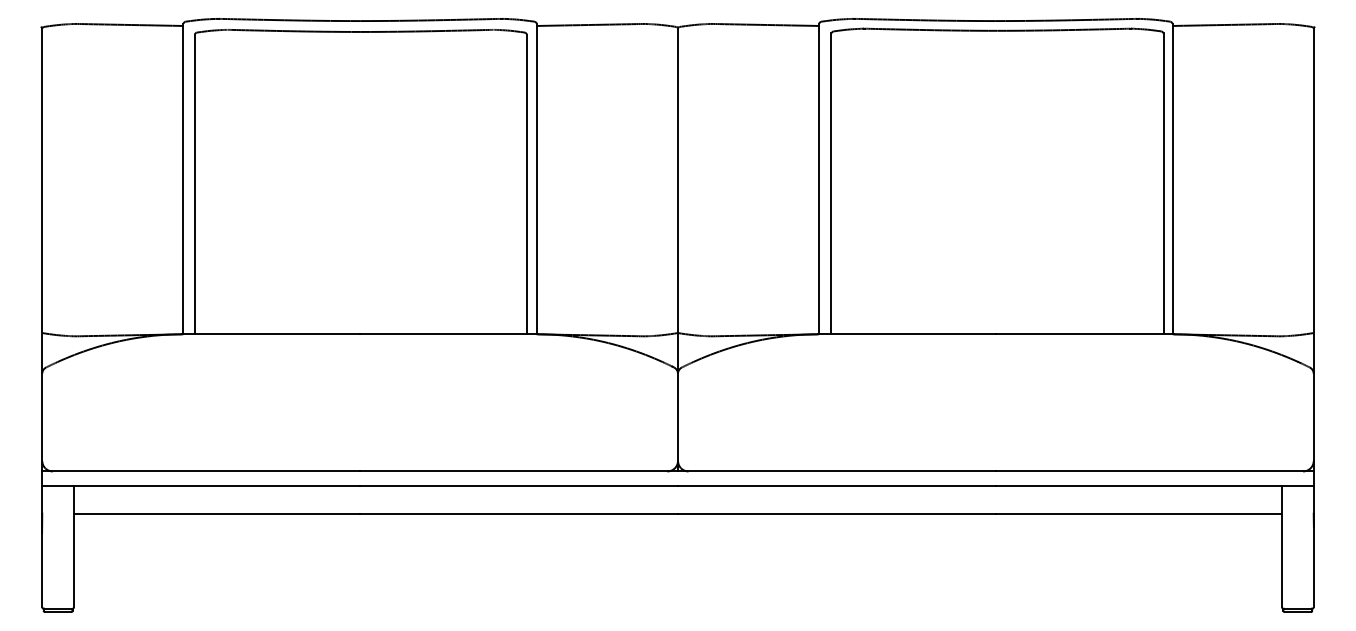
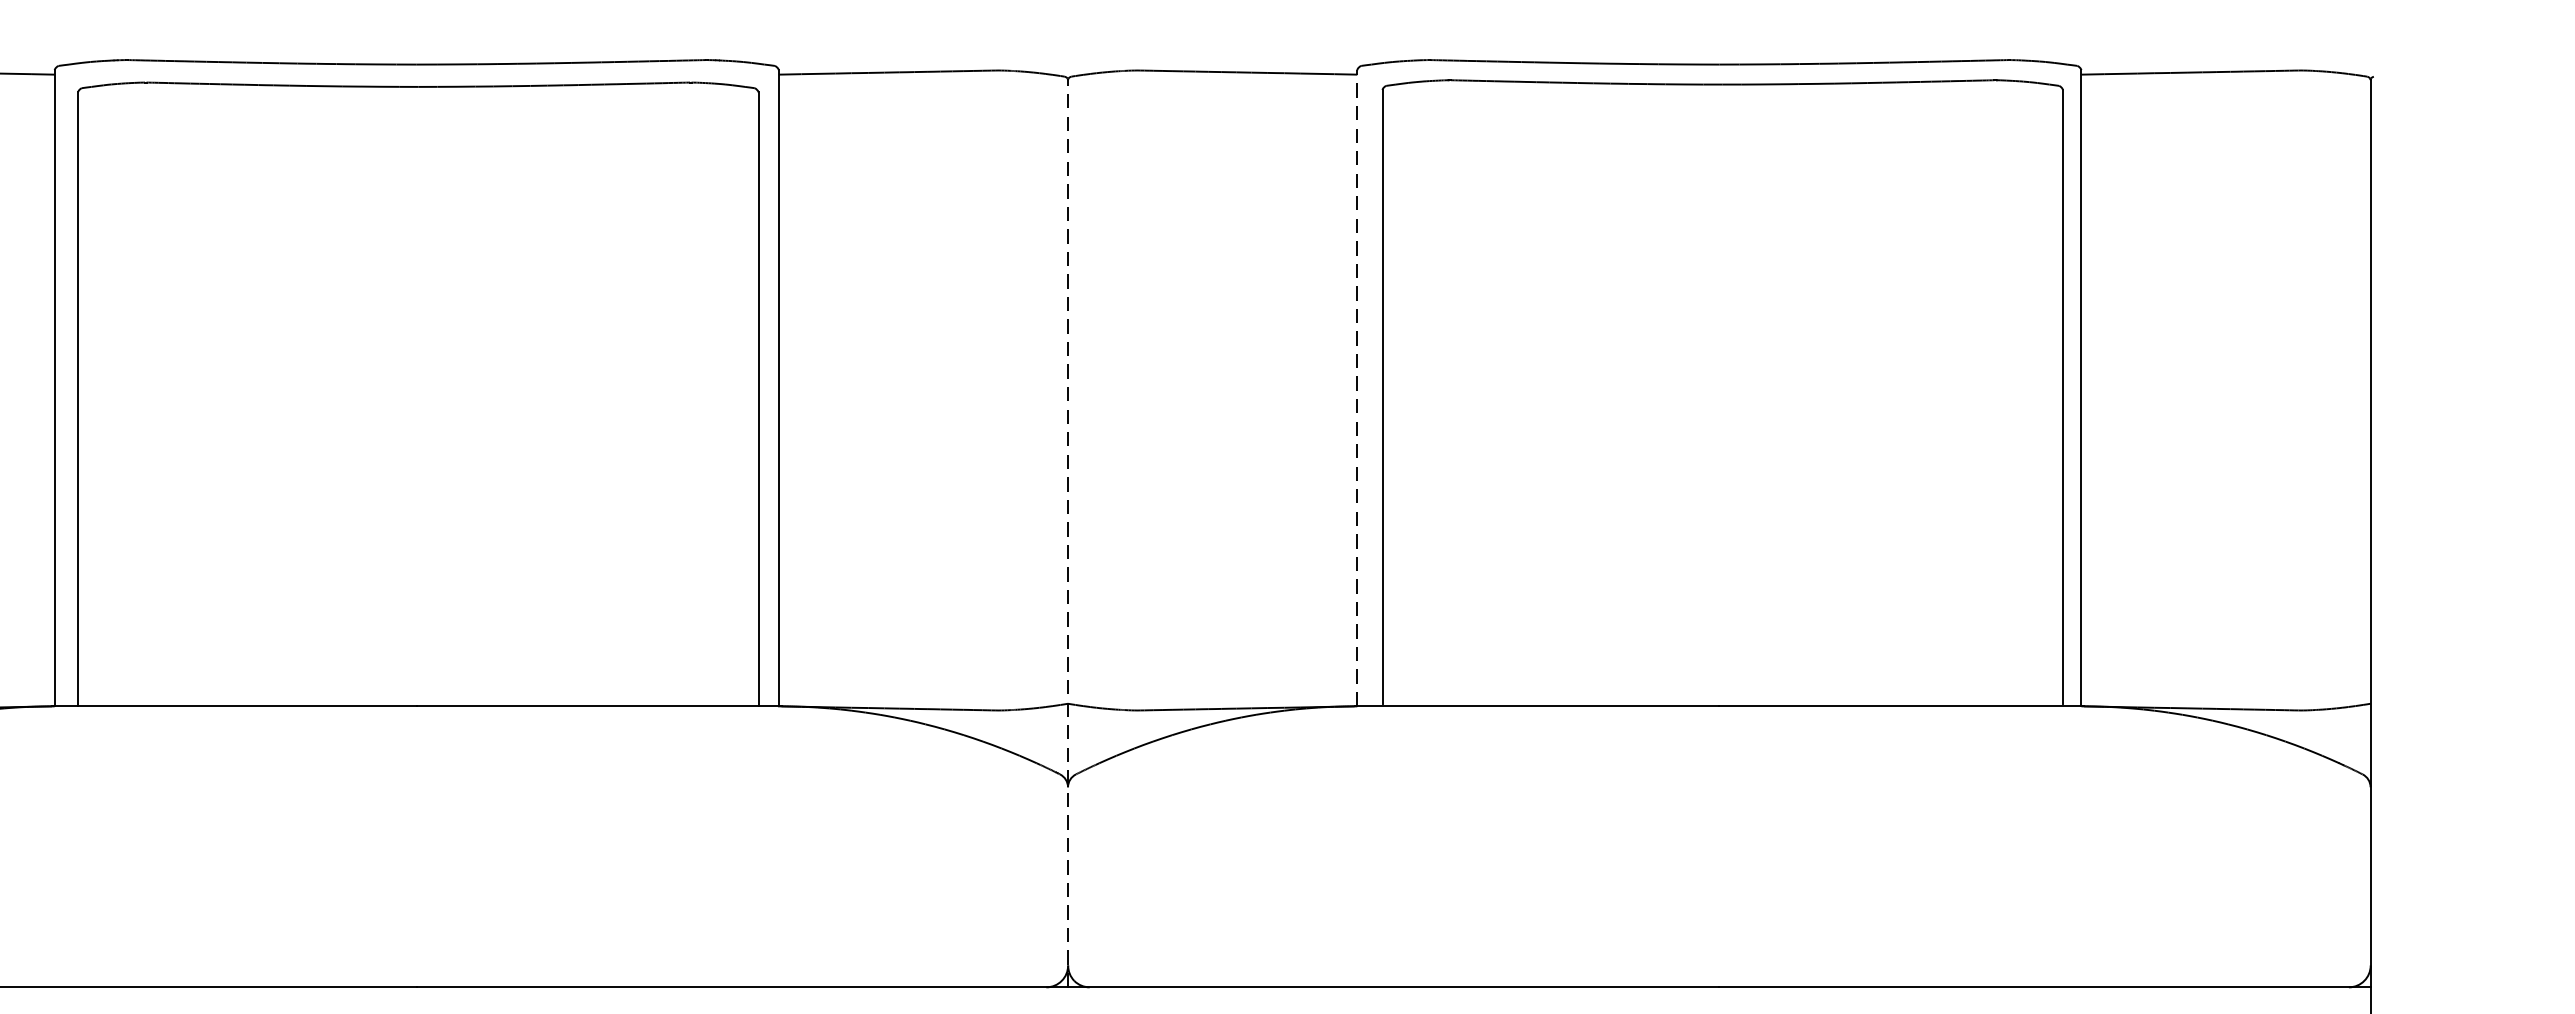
line: (819, 178) -> (1357, 387), solid -> dashed
line: (677, 249) -> (1067, 532), solid -> dashed

